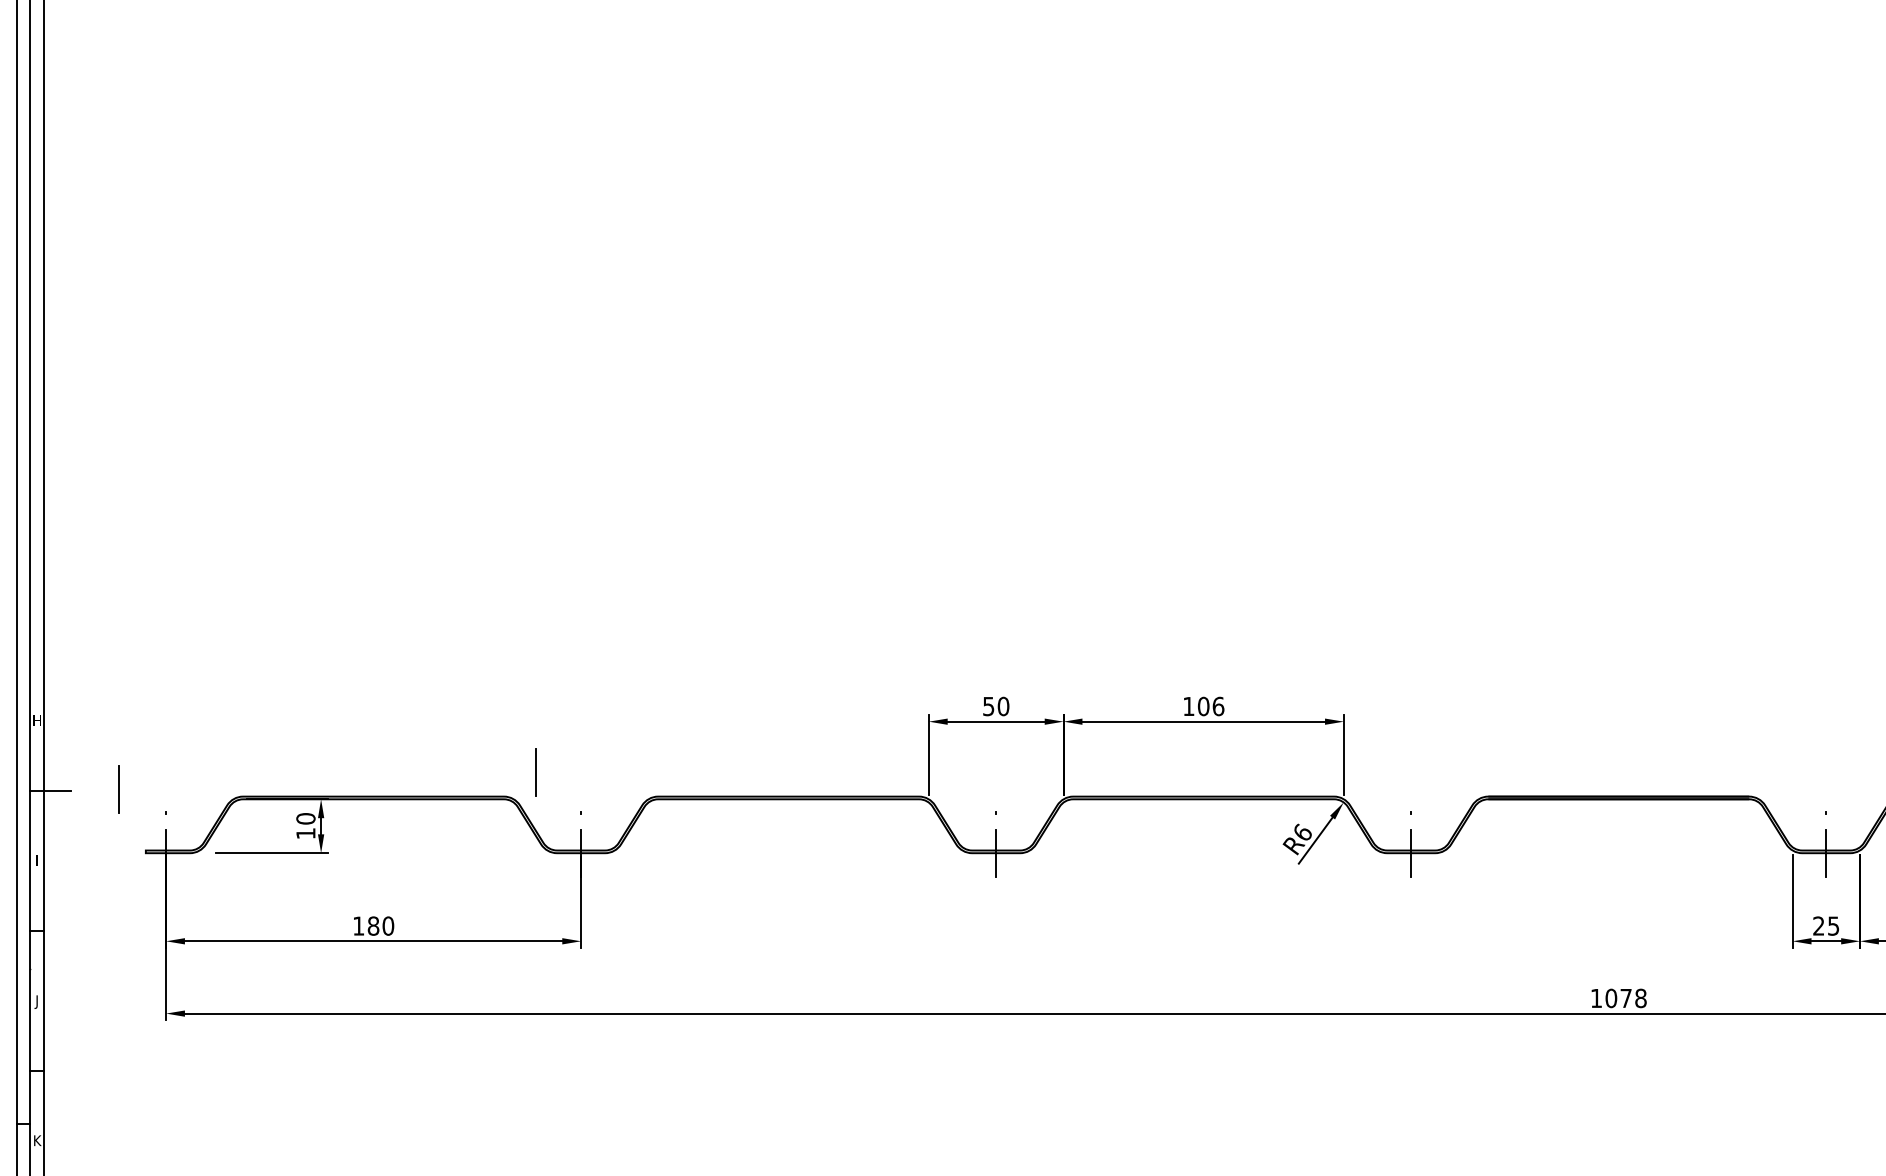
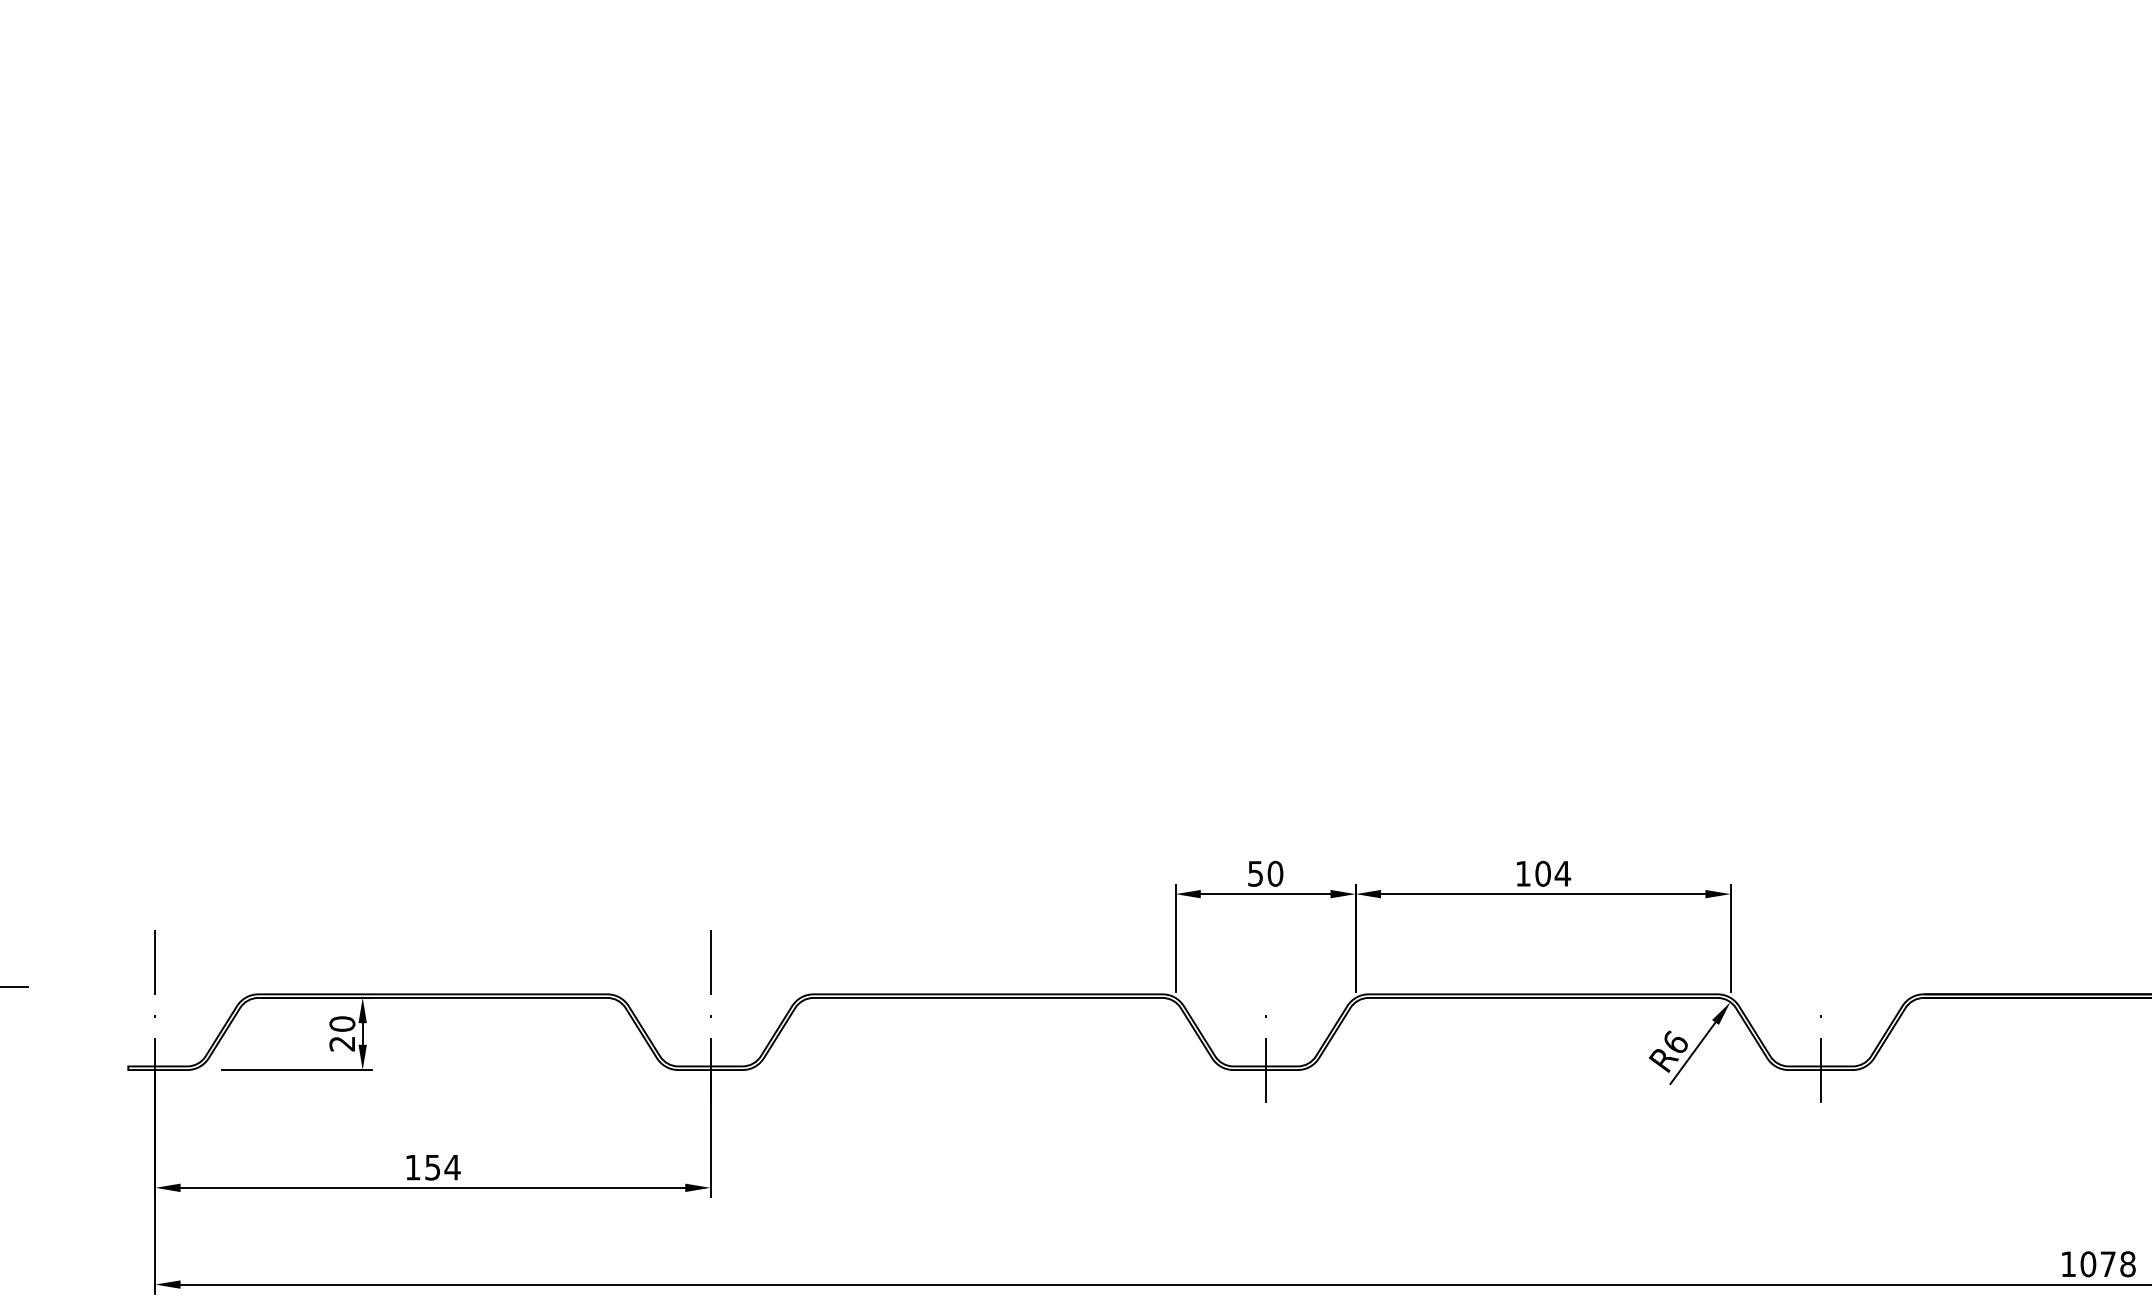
text: (1218, 706) -> (1562, 873), 106 -> 104
line: (535, 772) -> (709, 962), moved
line: (118, 789) -> (154, 962), moved
text: (305, 833) -> (341, 1043), 10 -> 20
text: (380, 925) -> (442, 1166), 180 -> 154

